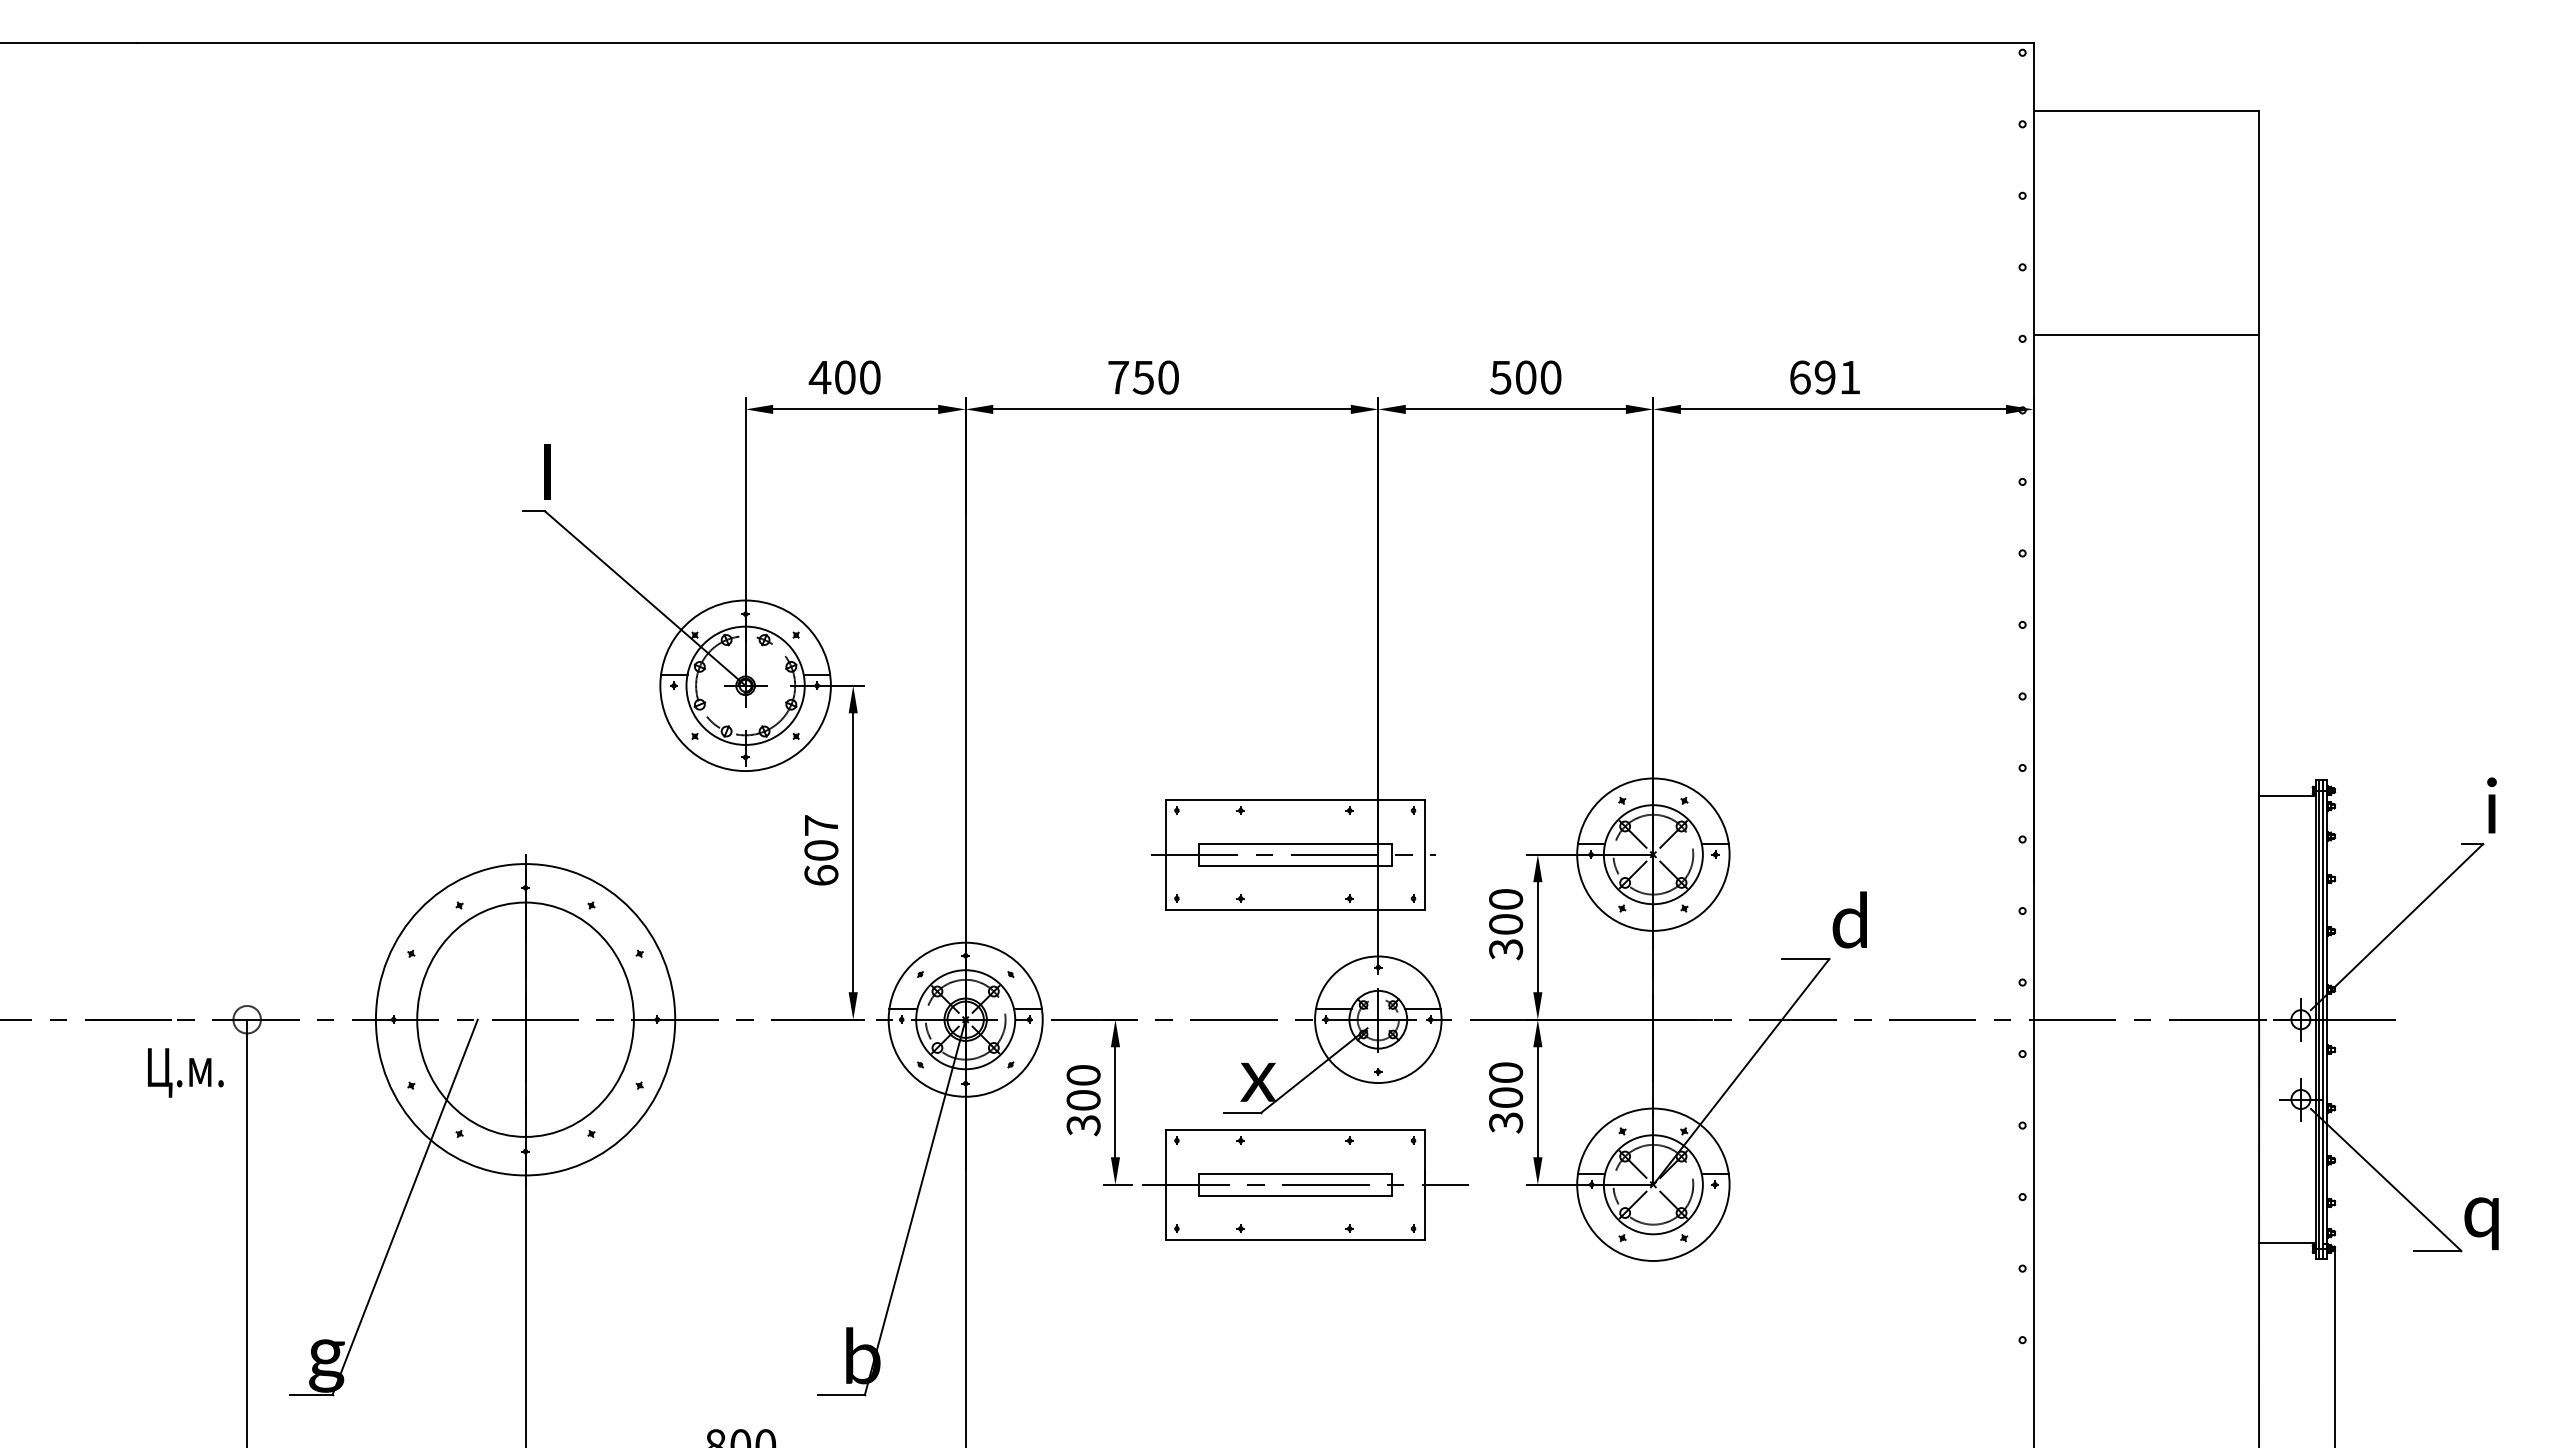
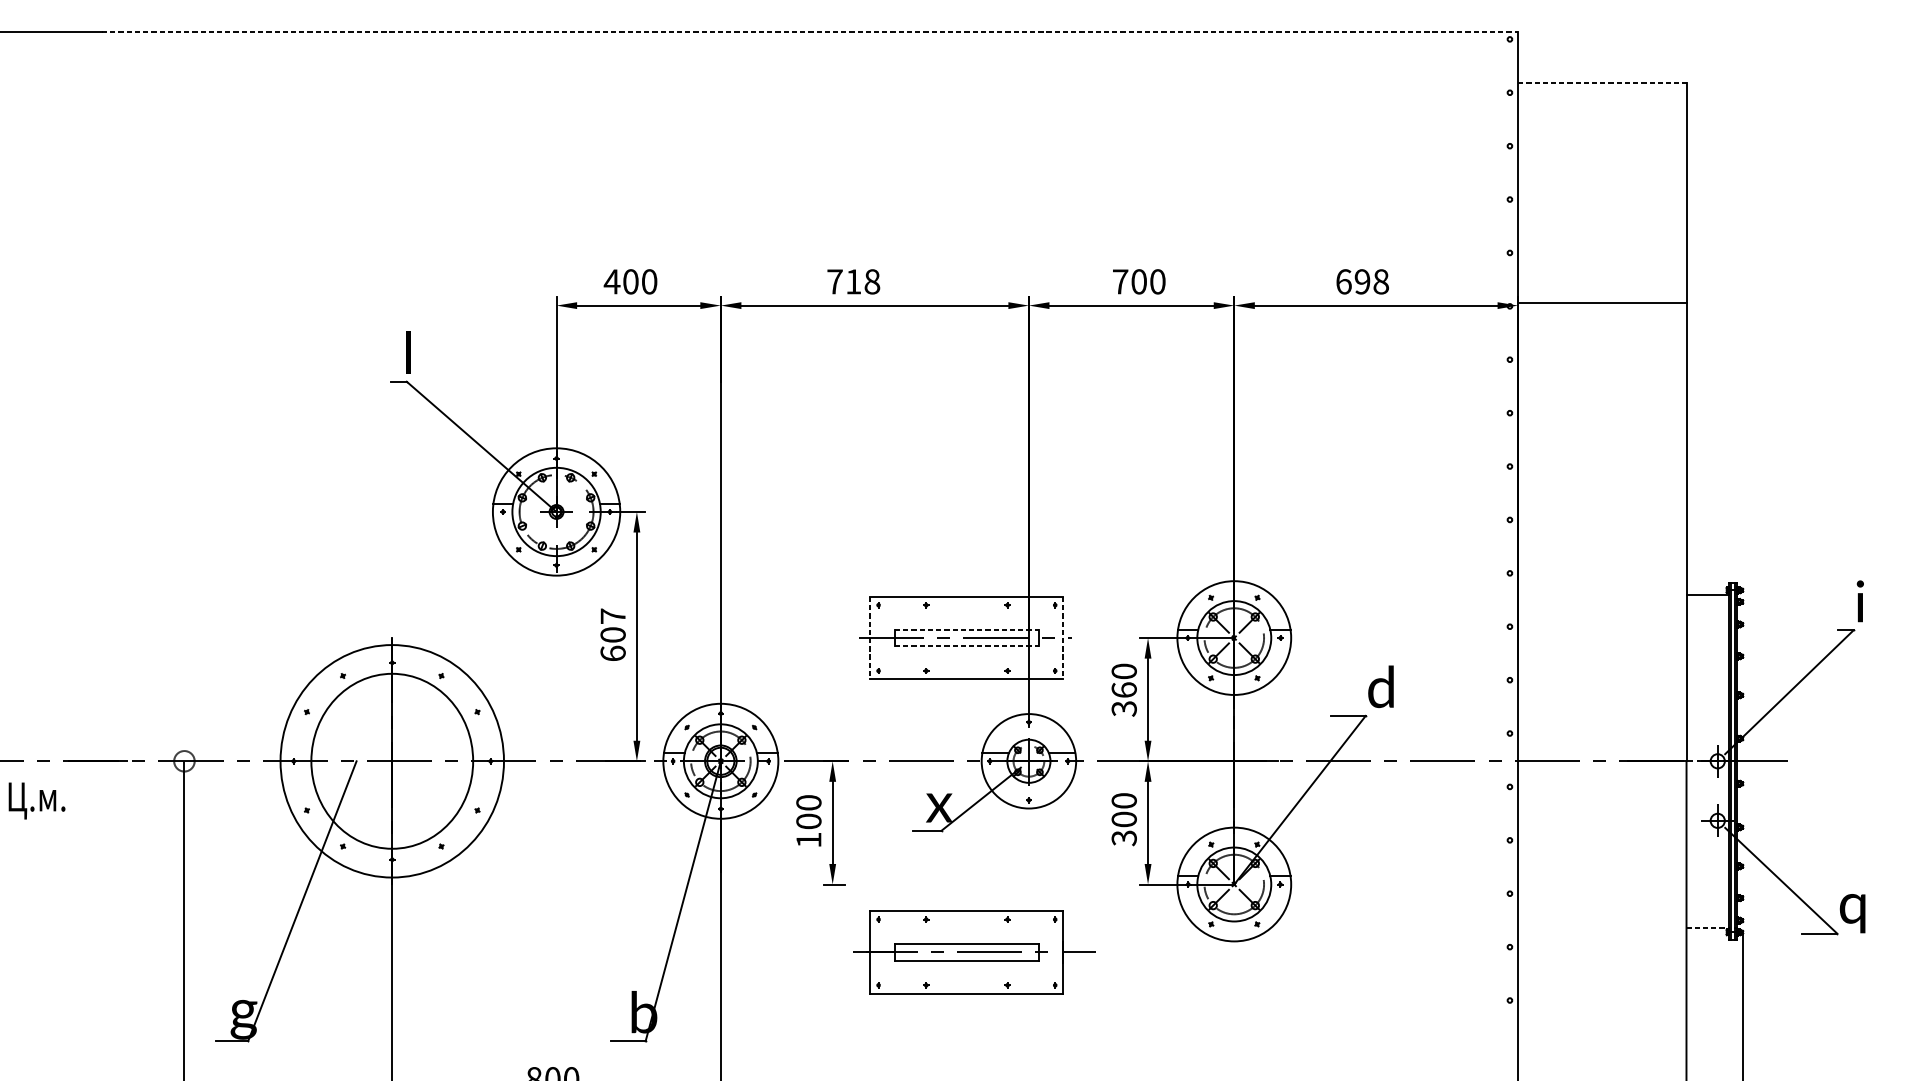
line: (1085, 43) -> (810, 32), solid -> dashed
line: (2146, 110) -> (1602, 82), solid -> dashed
line: (2146, 335) -> (1602, 303), moved
text: (1155, 377) -> (862, 281), 750 -> 718
text: (1500, 377) -> (1120, 281), 500 -> 700
text: (1850, 377) -> (1381, 281), 691 -> 698
line: (1295, 843) -> (967, 629), solid -> dashed
line: (1165, 855) -> (870, 638), solid -> dashed
line: (1424, 855) -> (1063, 638), solid -> dashed
line: (1295, 865) -> (967, 646), solid -> dashed
text: (1506, 923) -> (1124, 689), 300 -> 360
text: (185, 1072) -> (36, 800), moved
text: (1083, 1125) -> (808, 840), 300 -> 100
part: (1305, 1184) -> (974, 952), moved
line: (2287, 1243) -> (1707, 928), solid -> dashed

